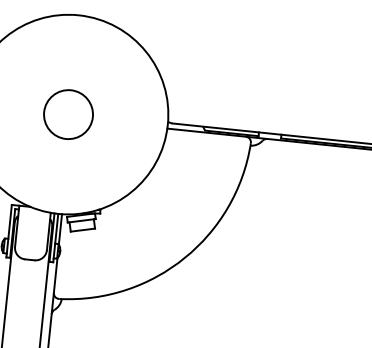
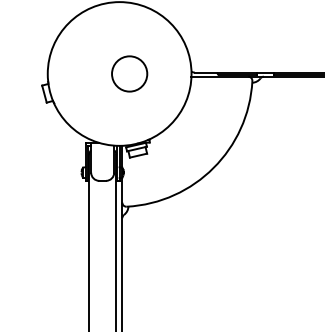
circle: (68, 113) -> (129, 73), moved

